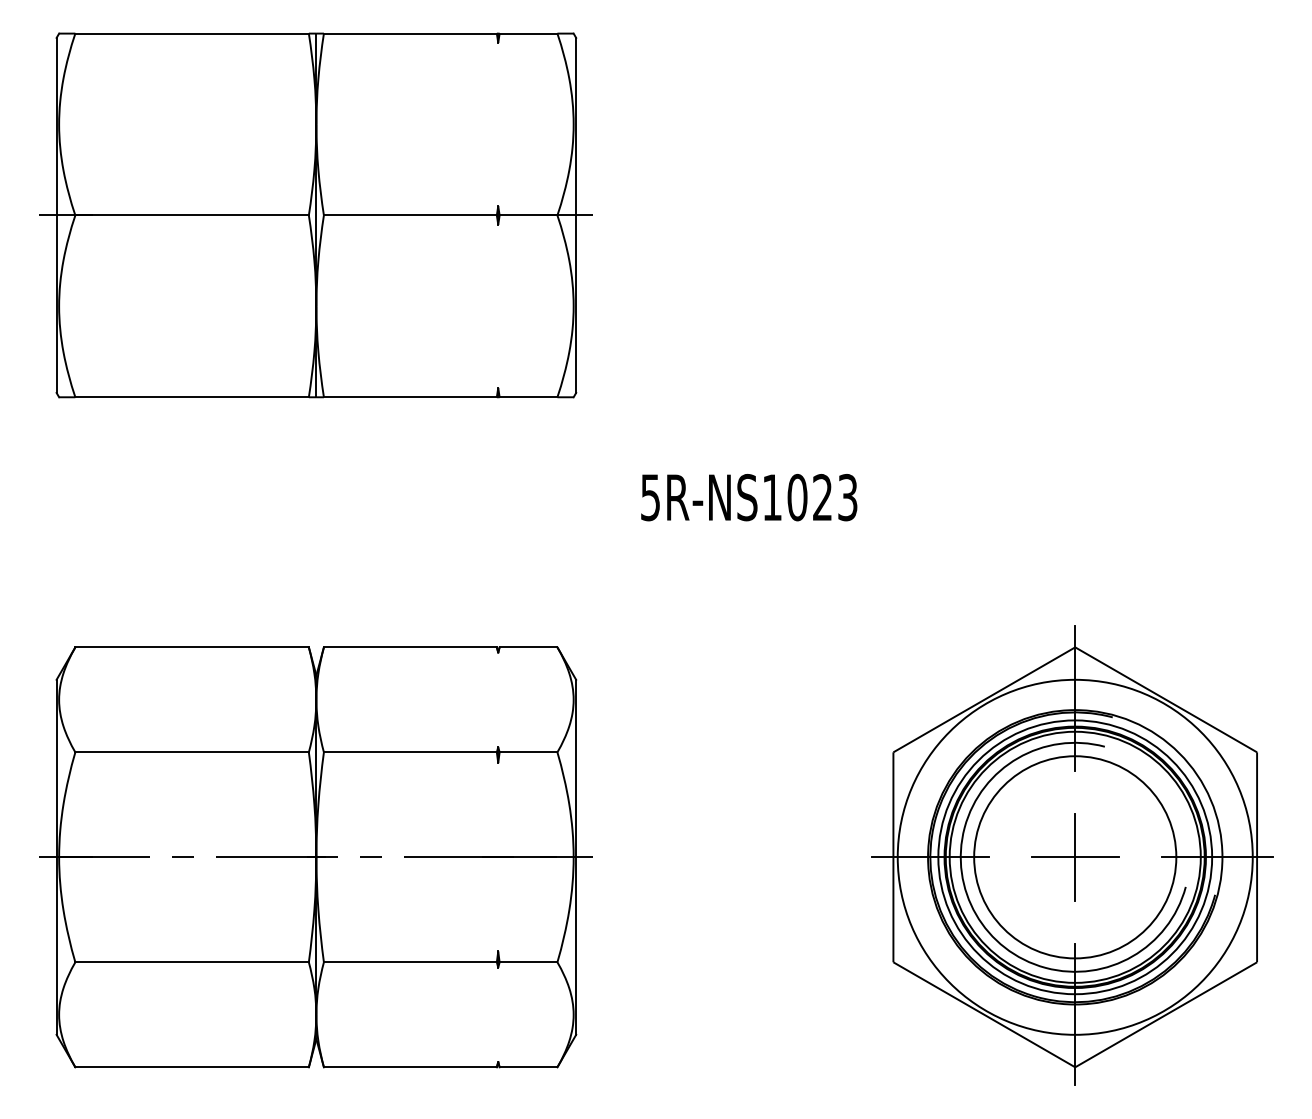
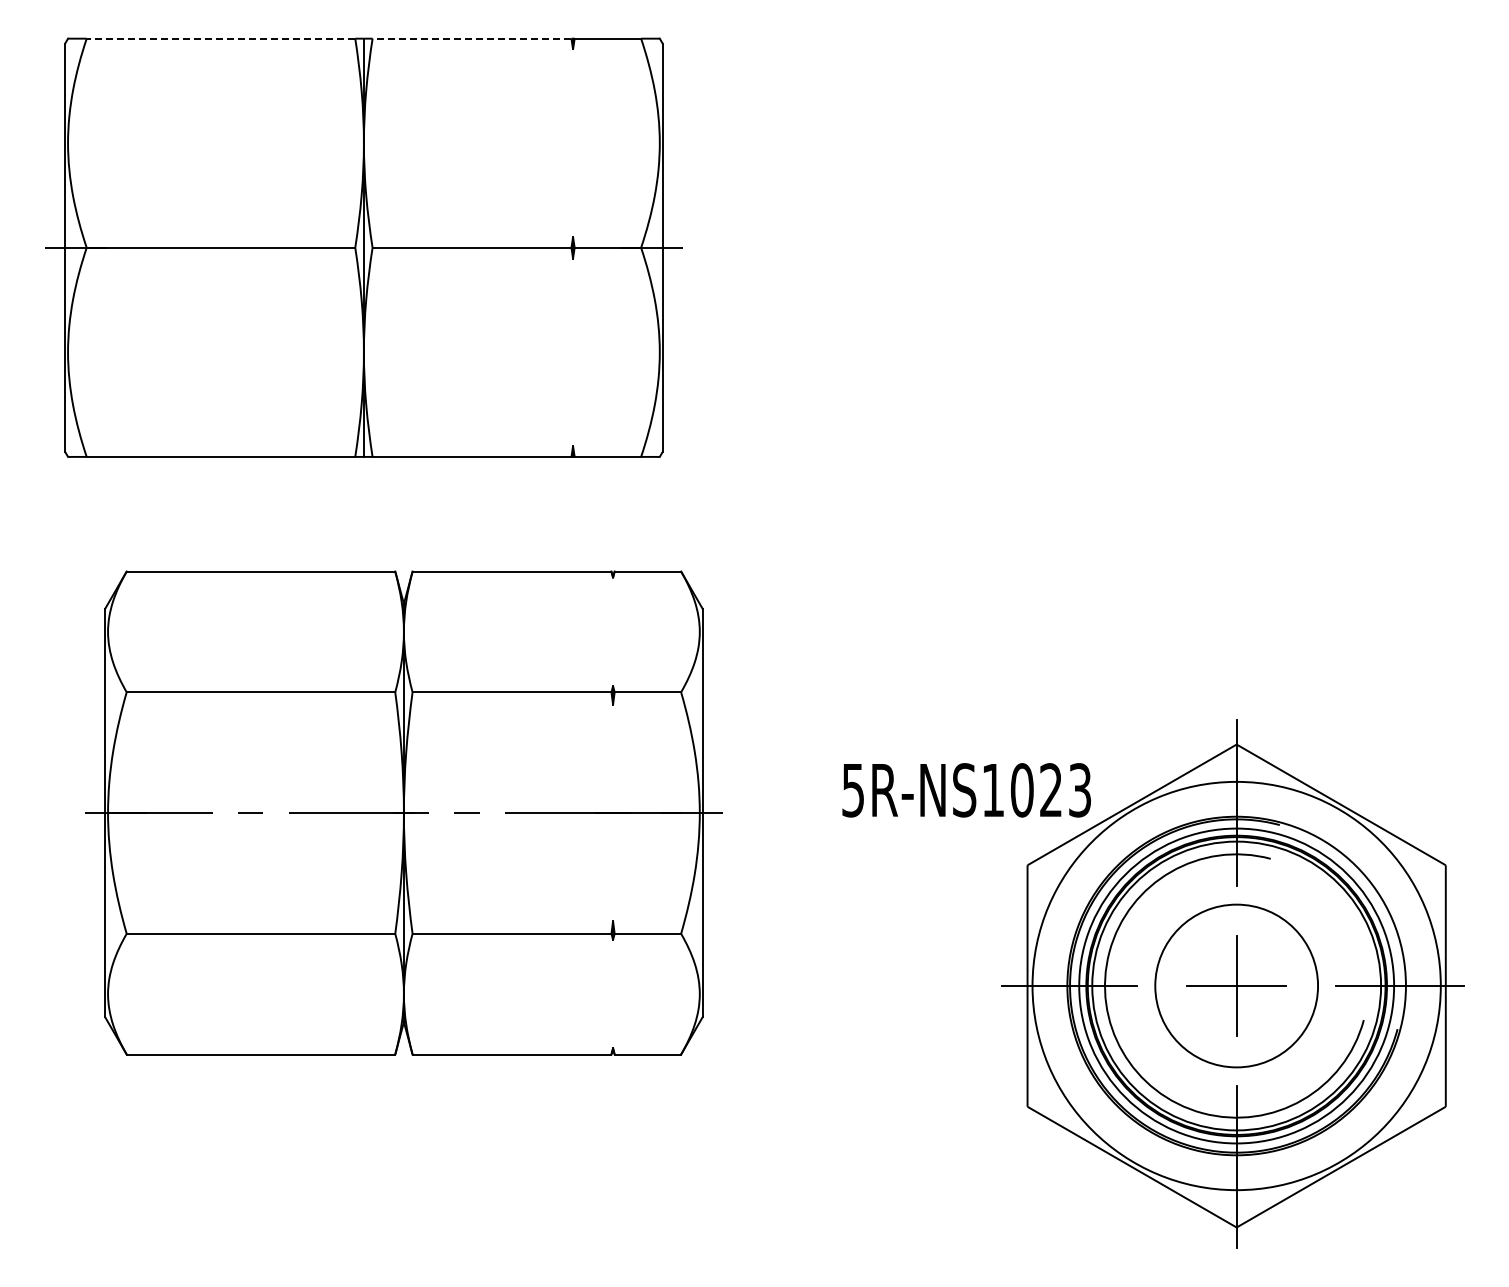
line: (191, 33) -> (220, 38), solid -> dashed
line: (409, 33) -> (471, 38), solid -> dashed
text: (749, 497) -> (966, 790), moved
part: (316, 856) -> (403, 812), moved
circle: (1075, 856) -> (1236, 985), size x0.7

